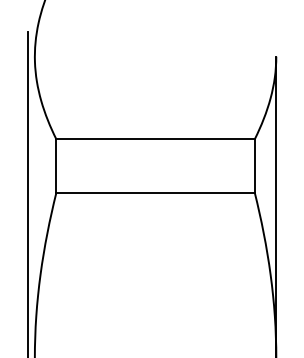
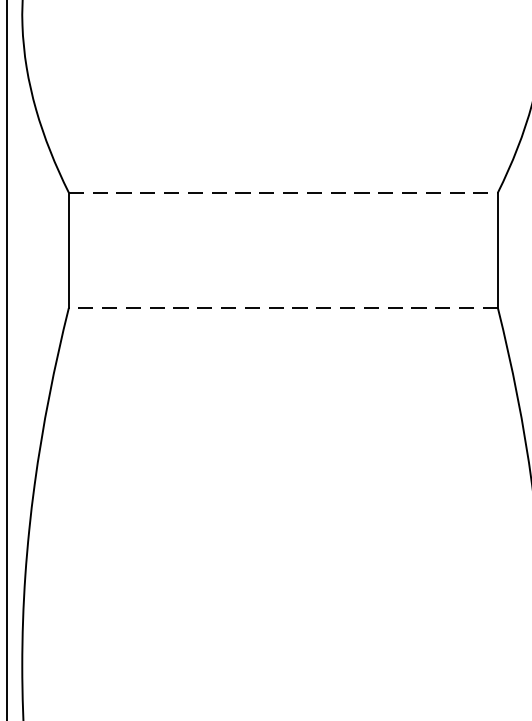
line: (156, 139) -> (285, 192), solid -> dashed
line: (155, 192) -> (283, 307), solid -> dashed

